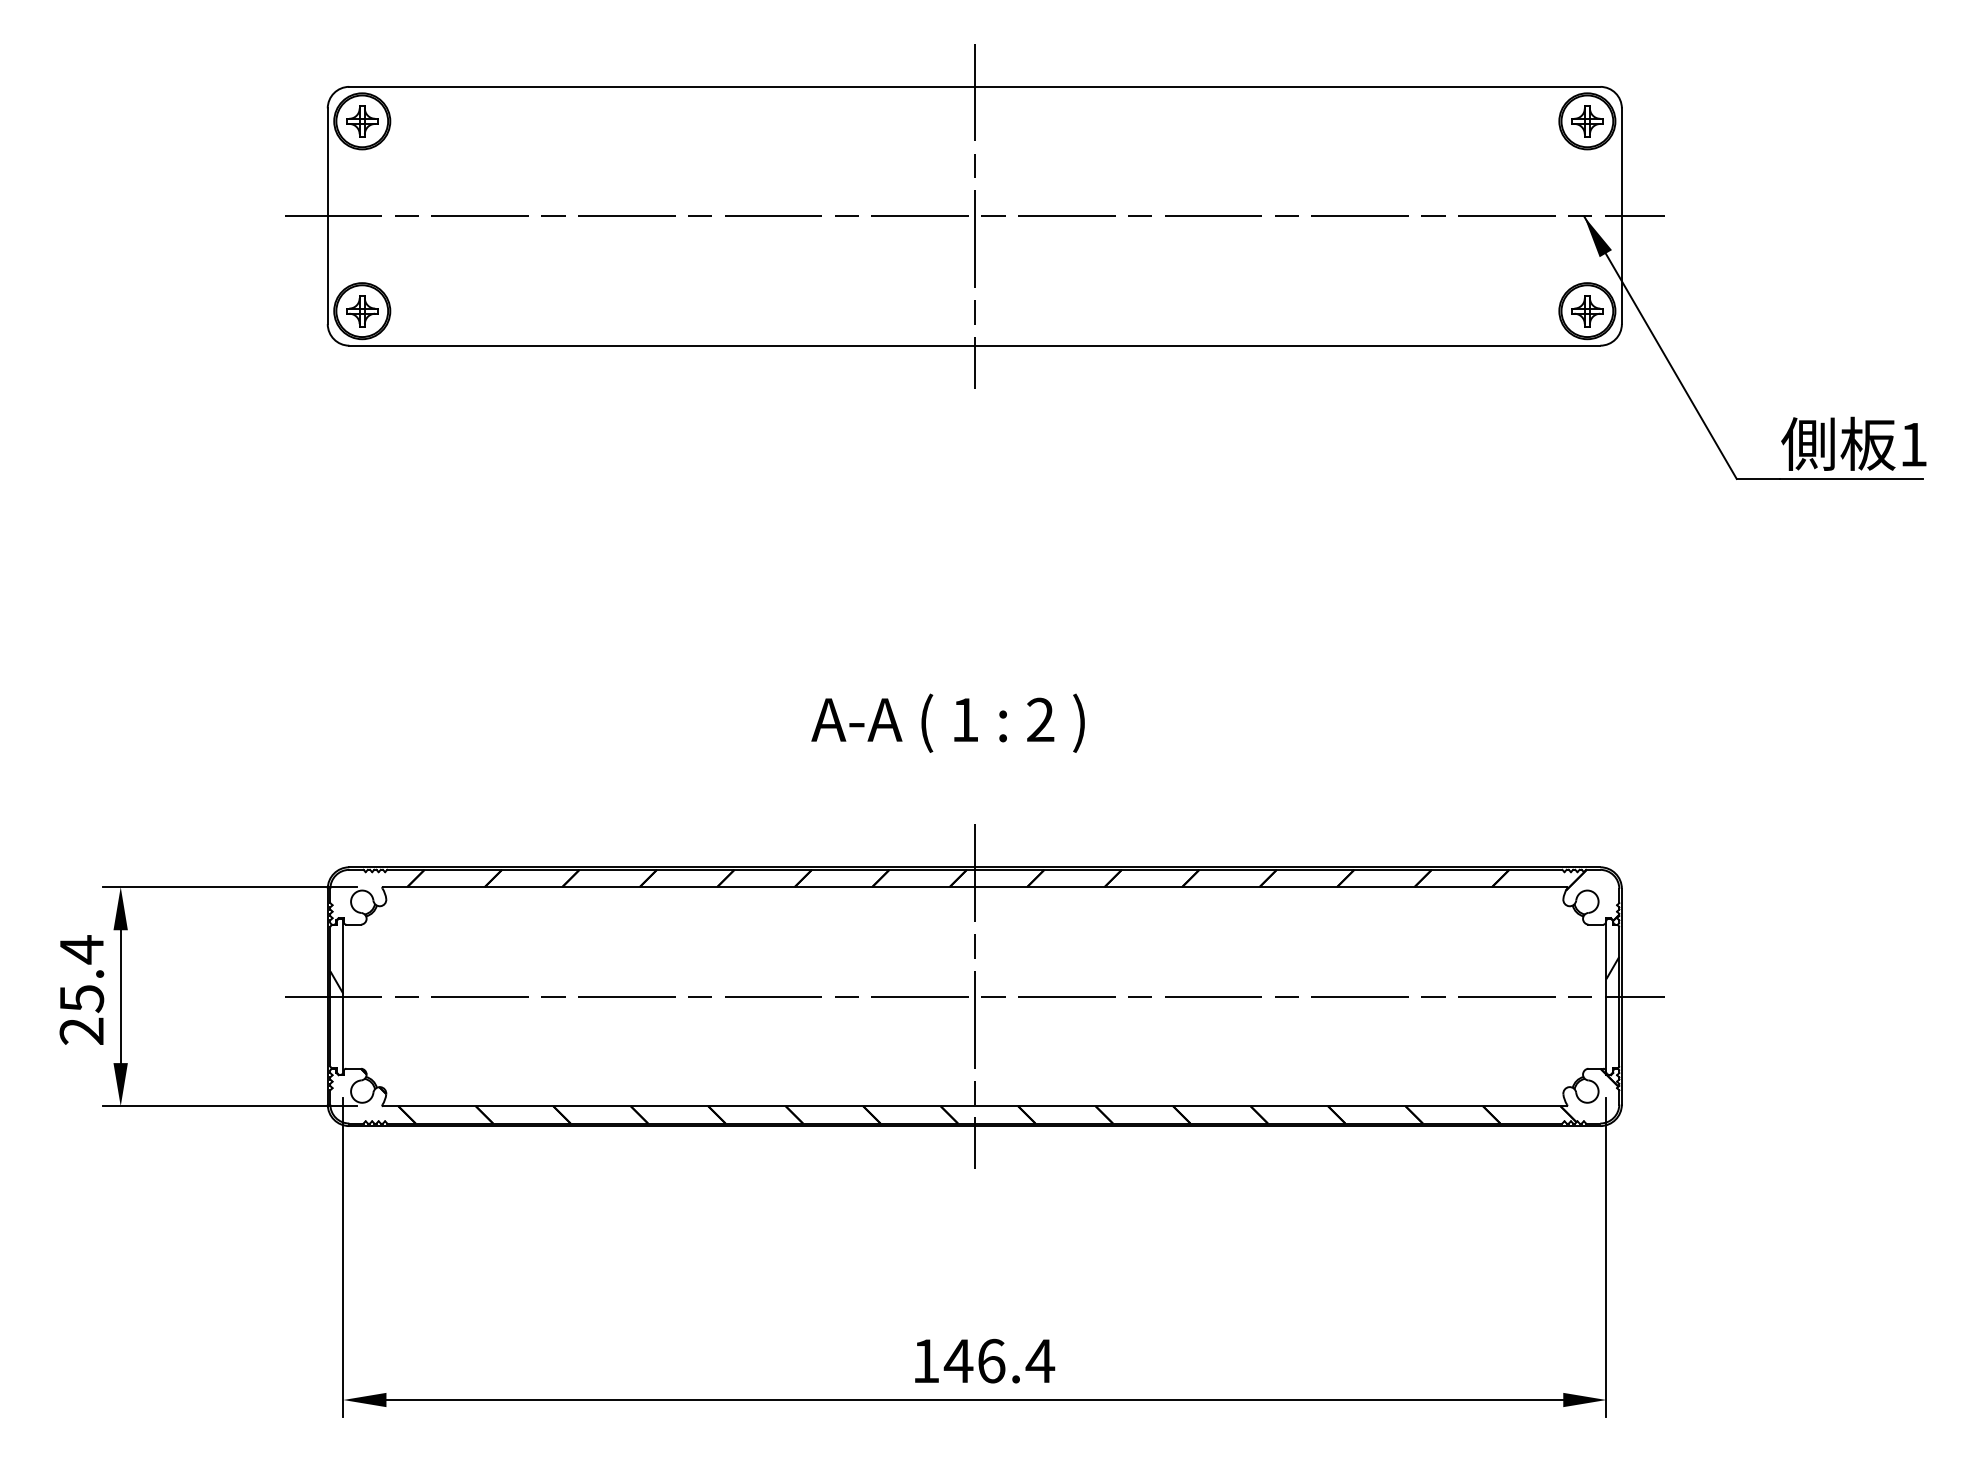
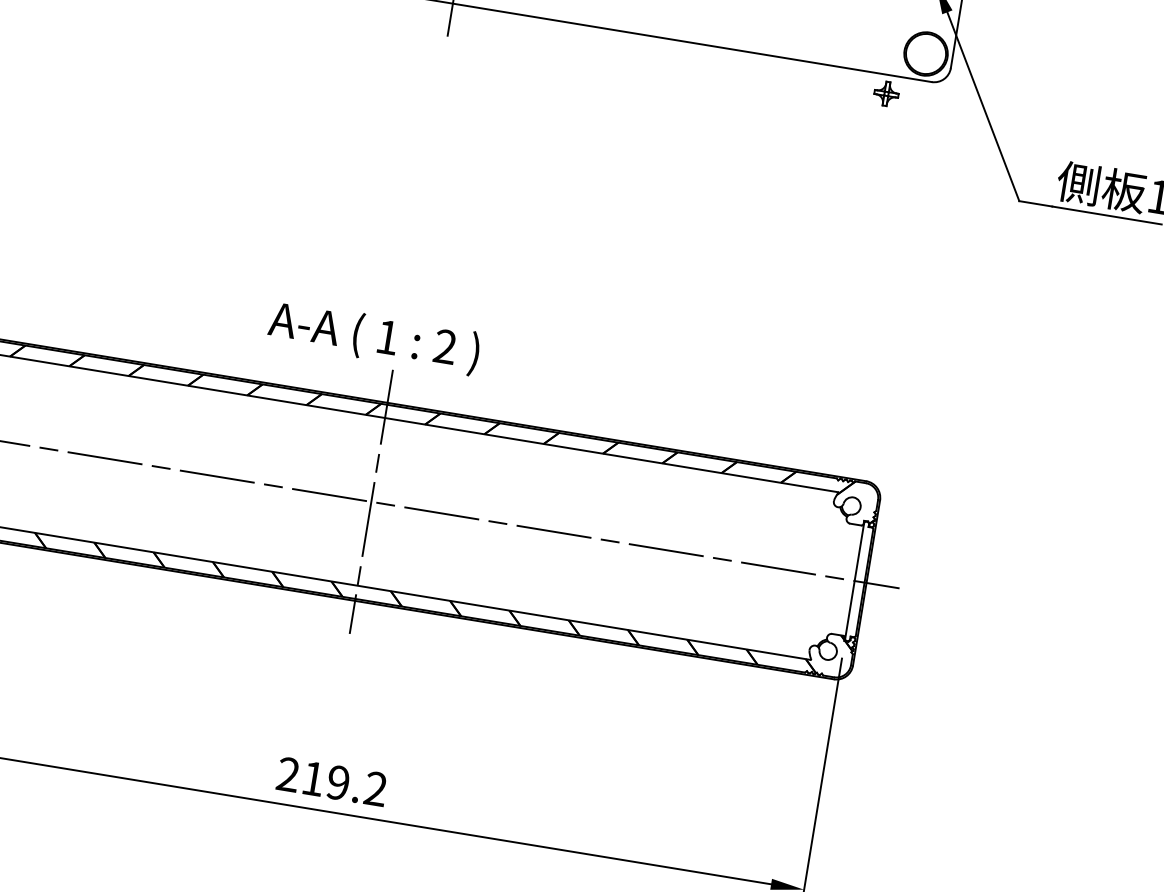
part: (1587, 311) -> (886, 94), moved
text: (947, 722) -> (373, 337), moved
hatch: (1612, 1011) -> (857, 593), removed
text: (983, 1360) -> (332, 781), 146.4 -> 219.2

